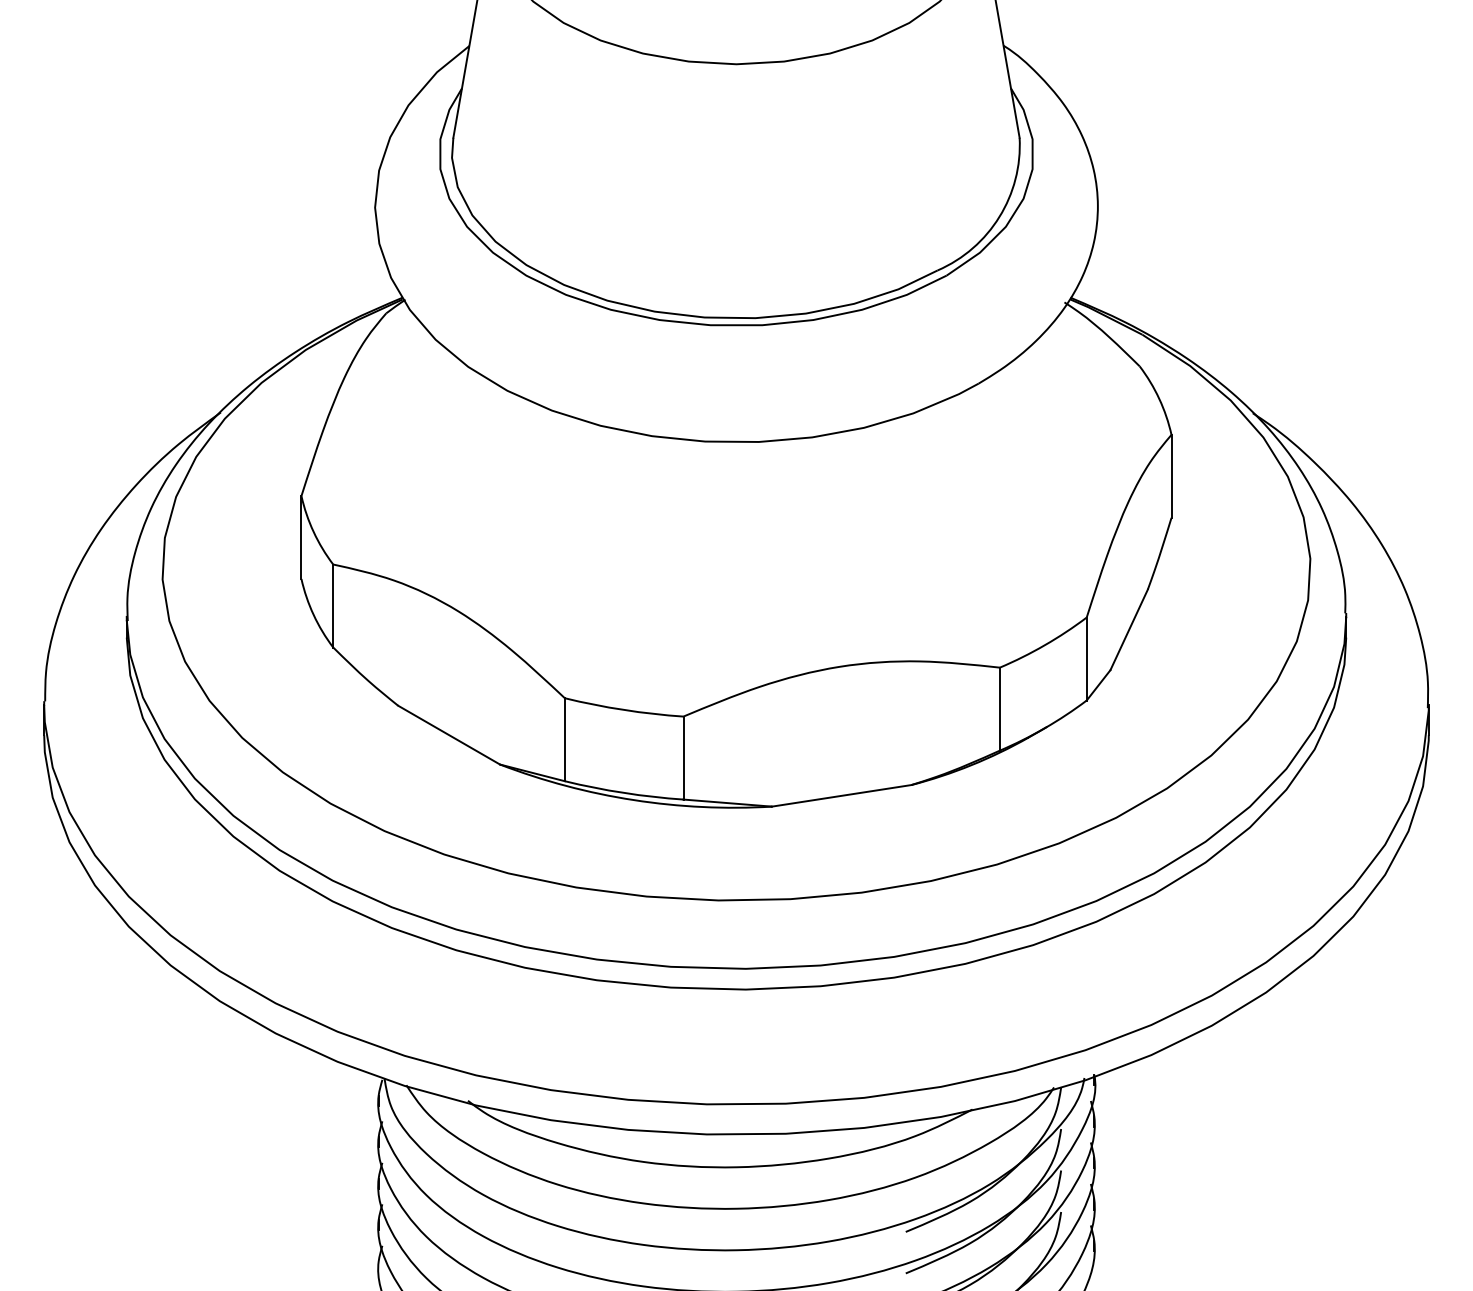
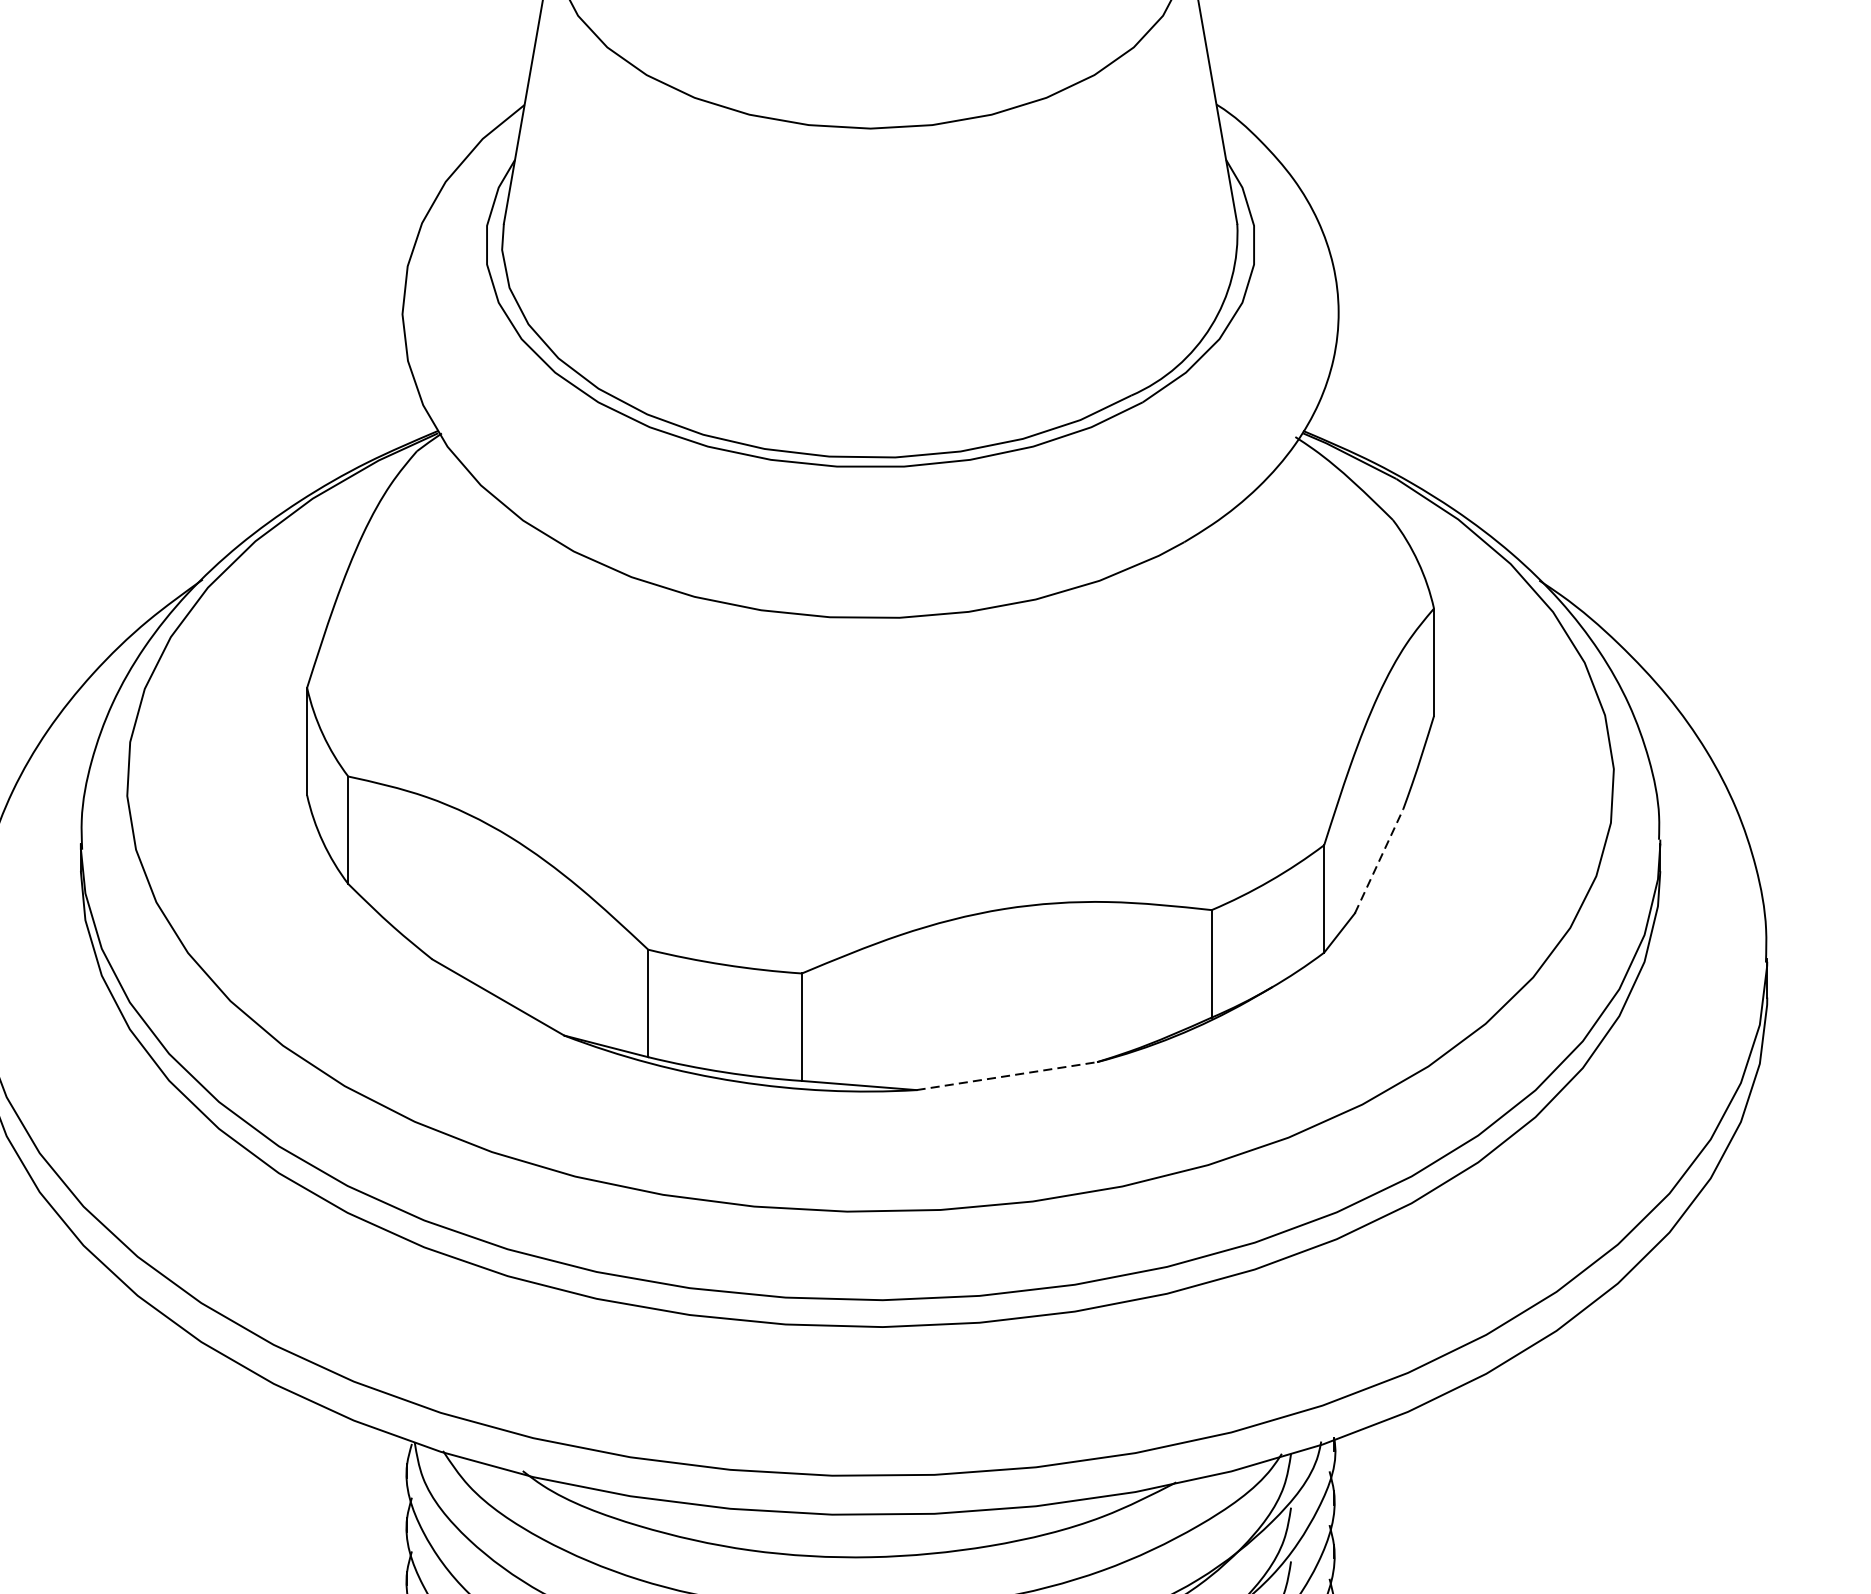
line: (1129, 629) -> (1379, 860), solid -> dashed
line: (841, 795) -> (1006, 1075), solid -> dashed

